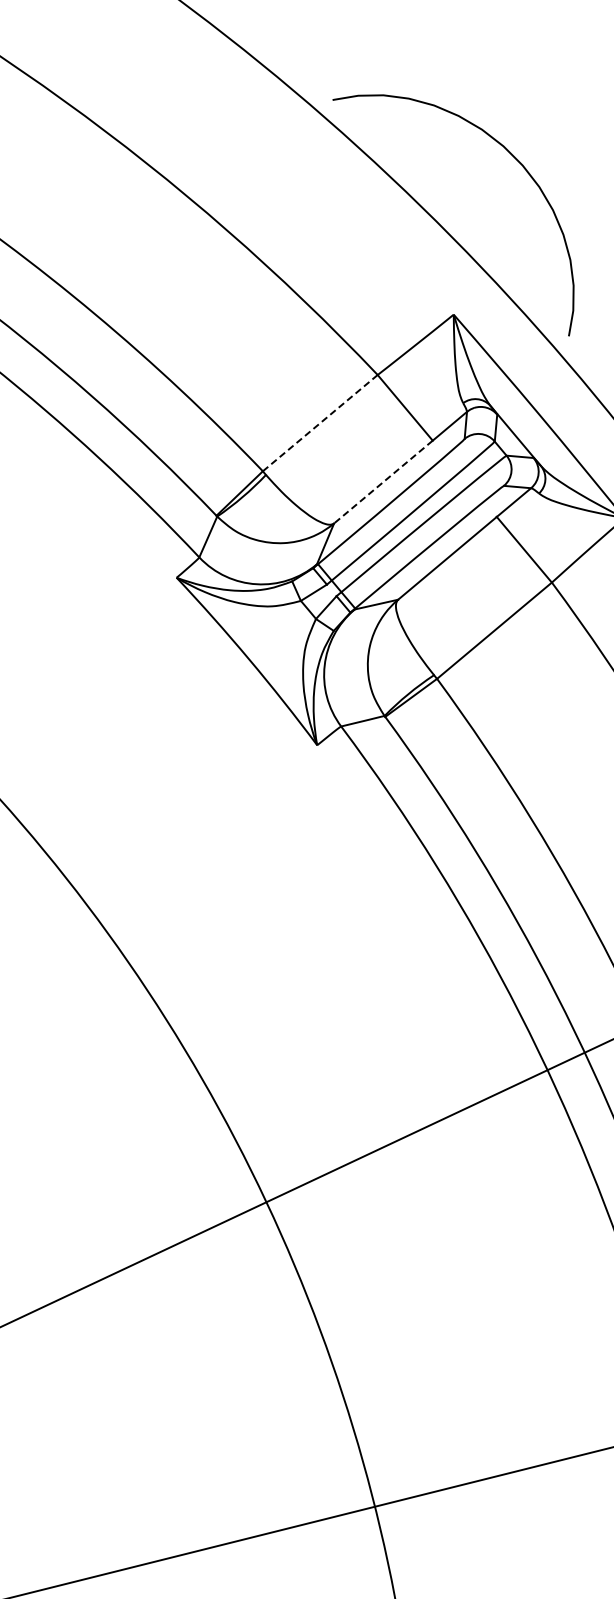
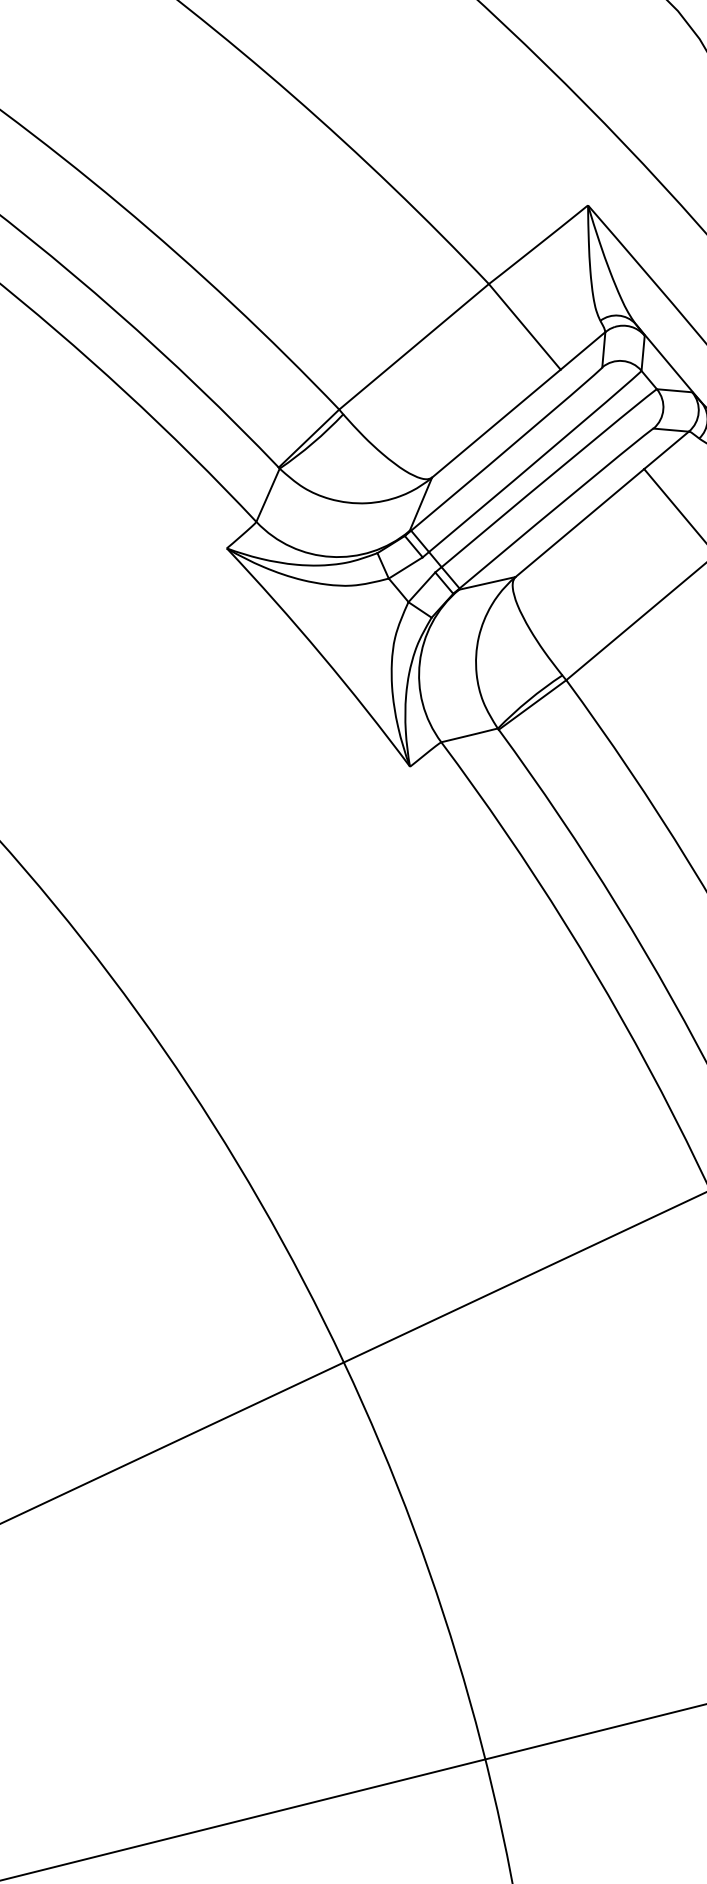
line: (320, 423) -> (414, 347), dashed -> solid
line: (383, 482) -> (496, 424), dashed -> solid

